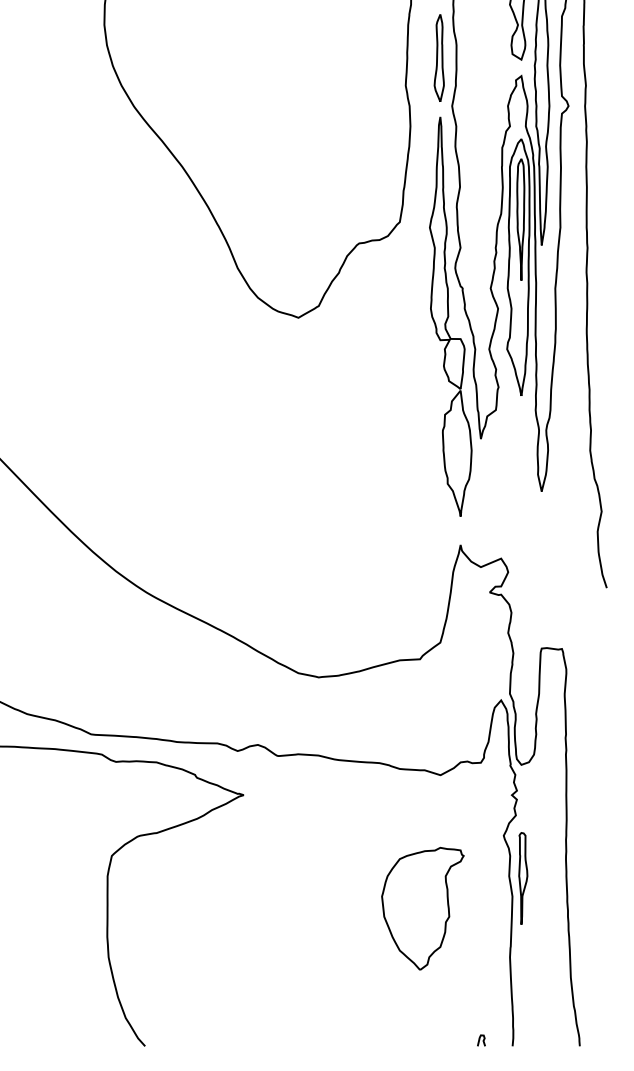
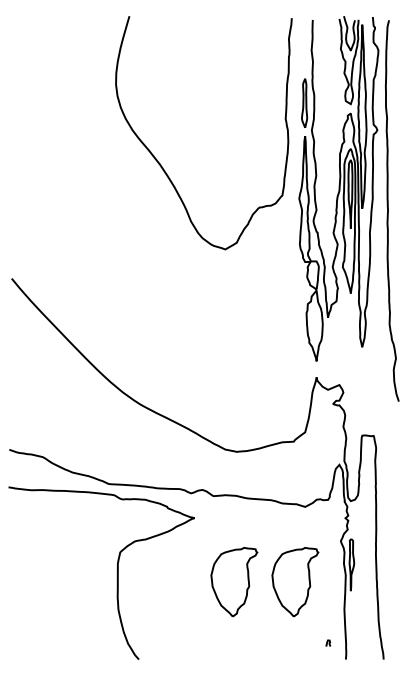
part: (314, 909) -> (234, 582), added
curve: (481, 1039) -> (328, 642), moved

